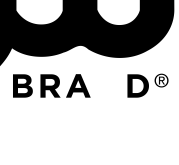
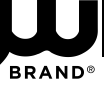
fill: (107, 84) -> (61, 71), added

